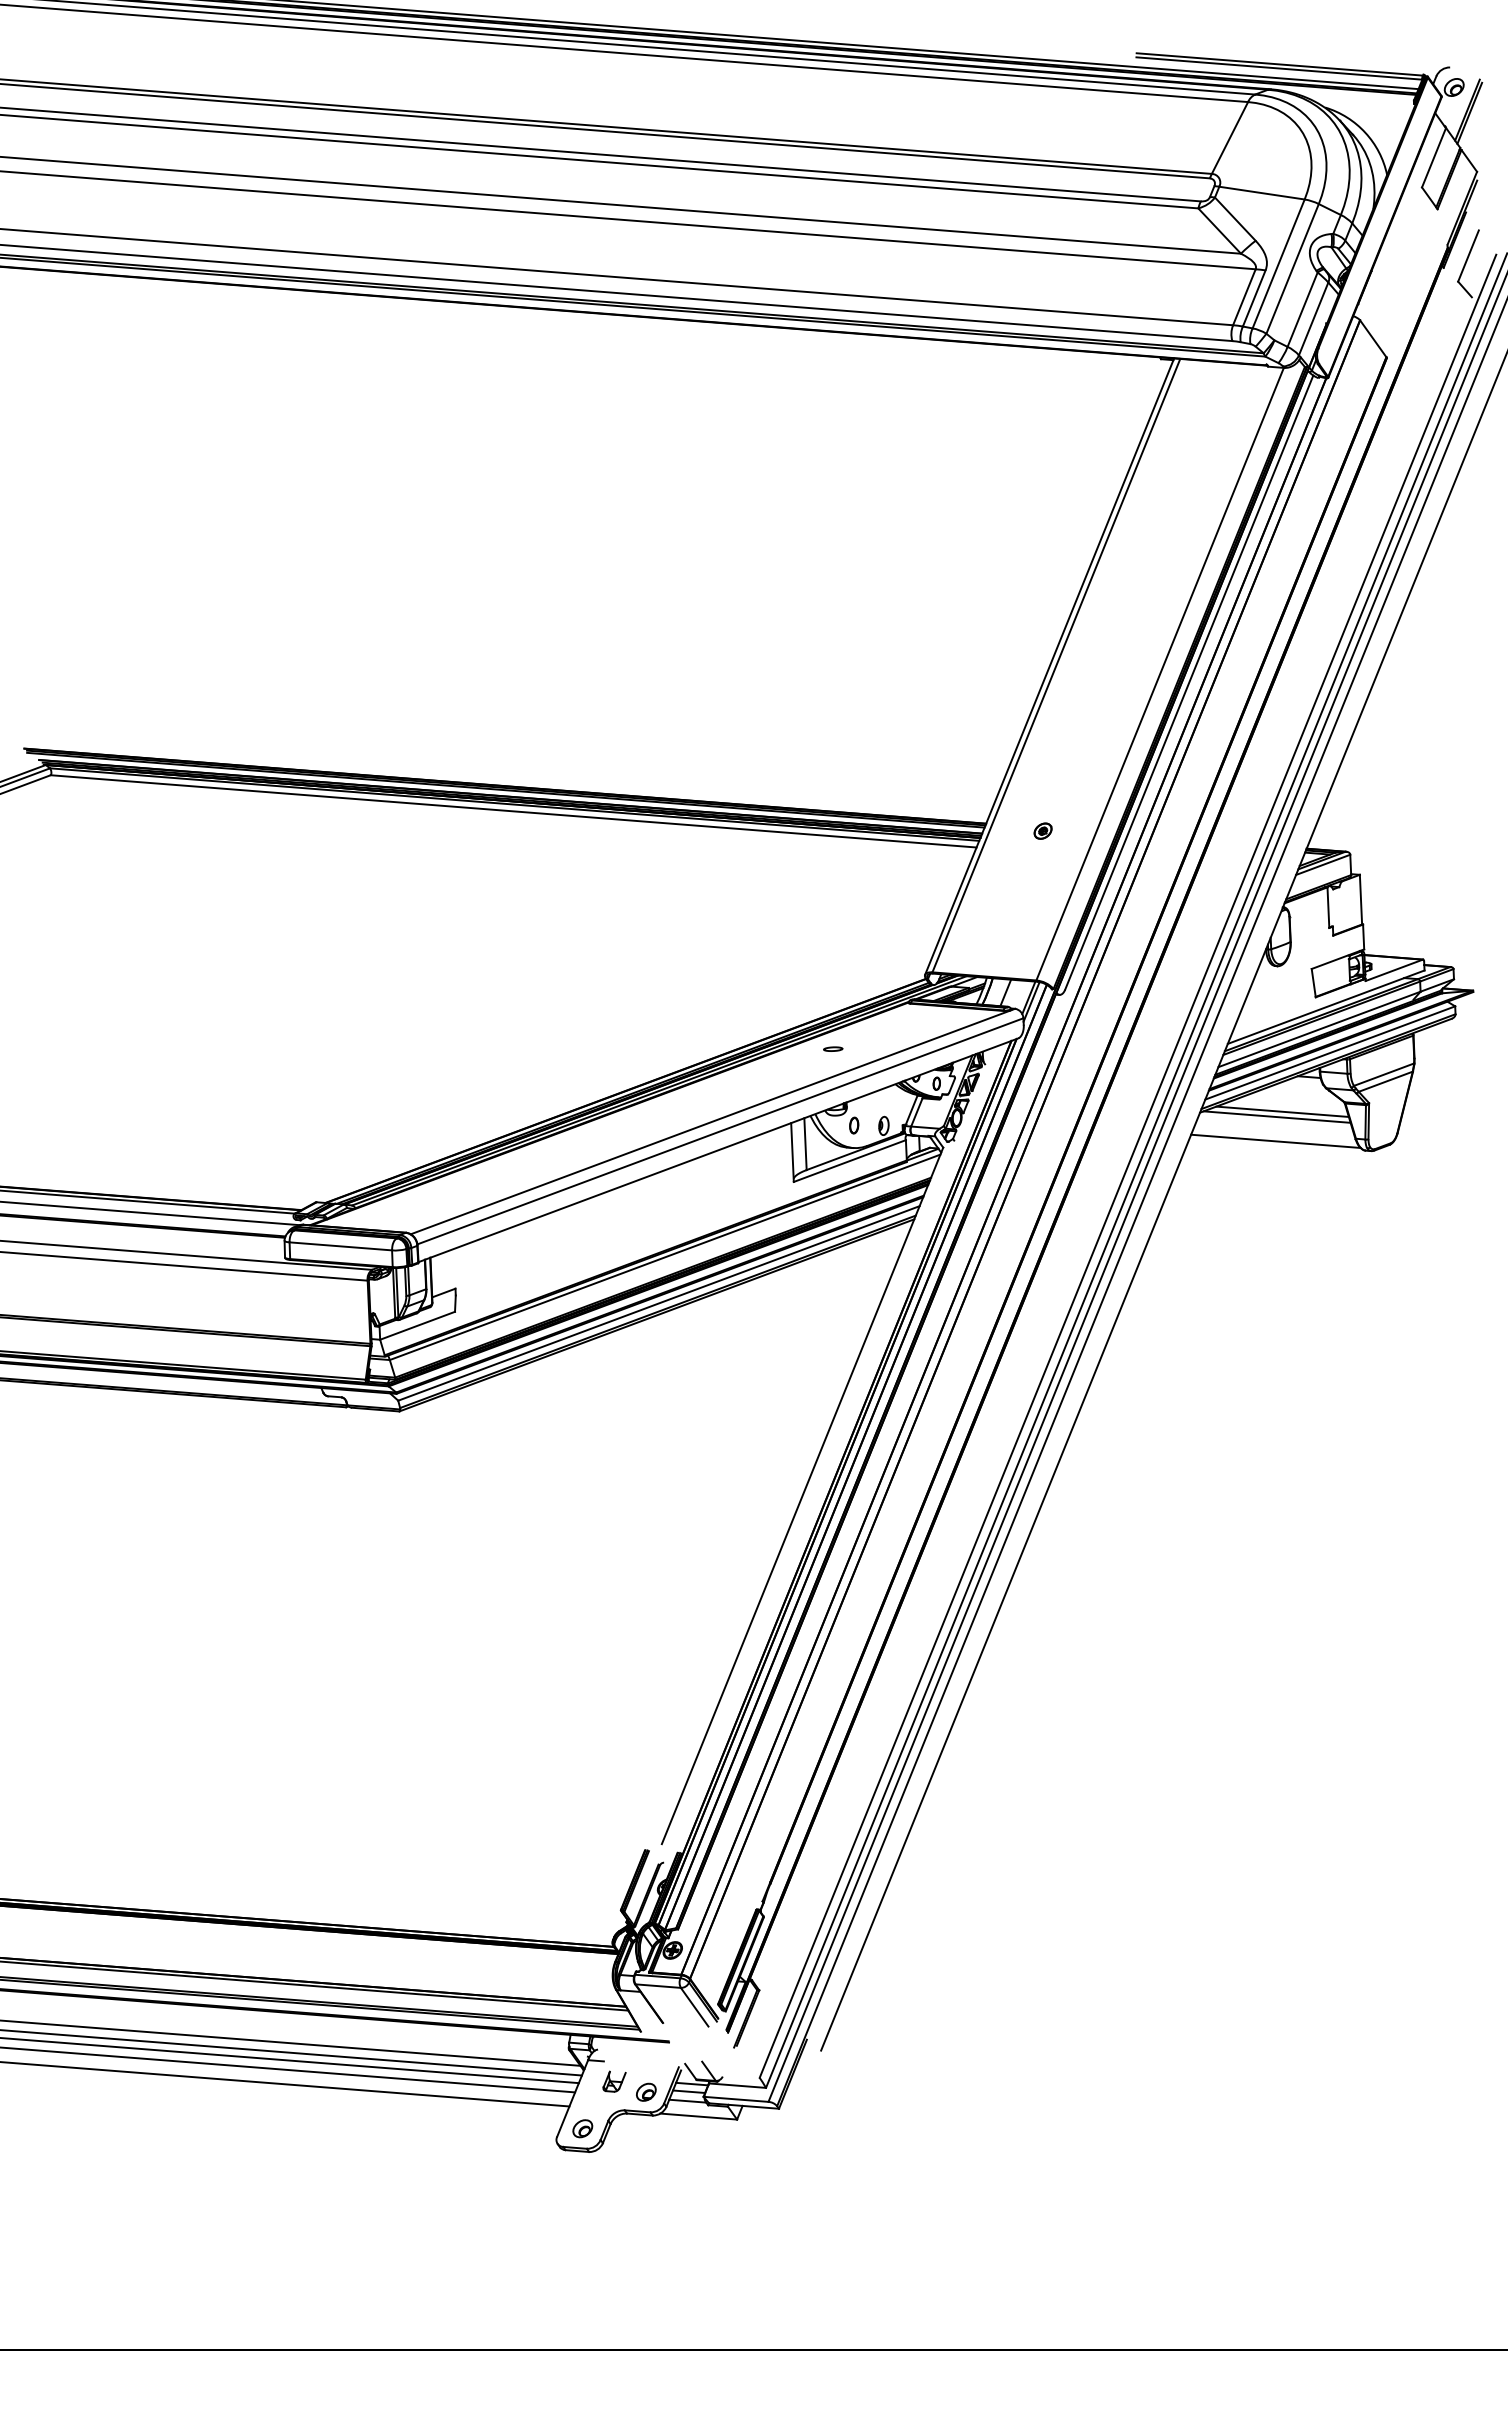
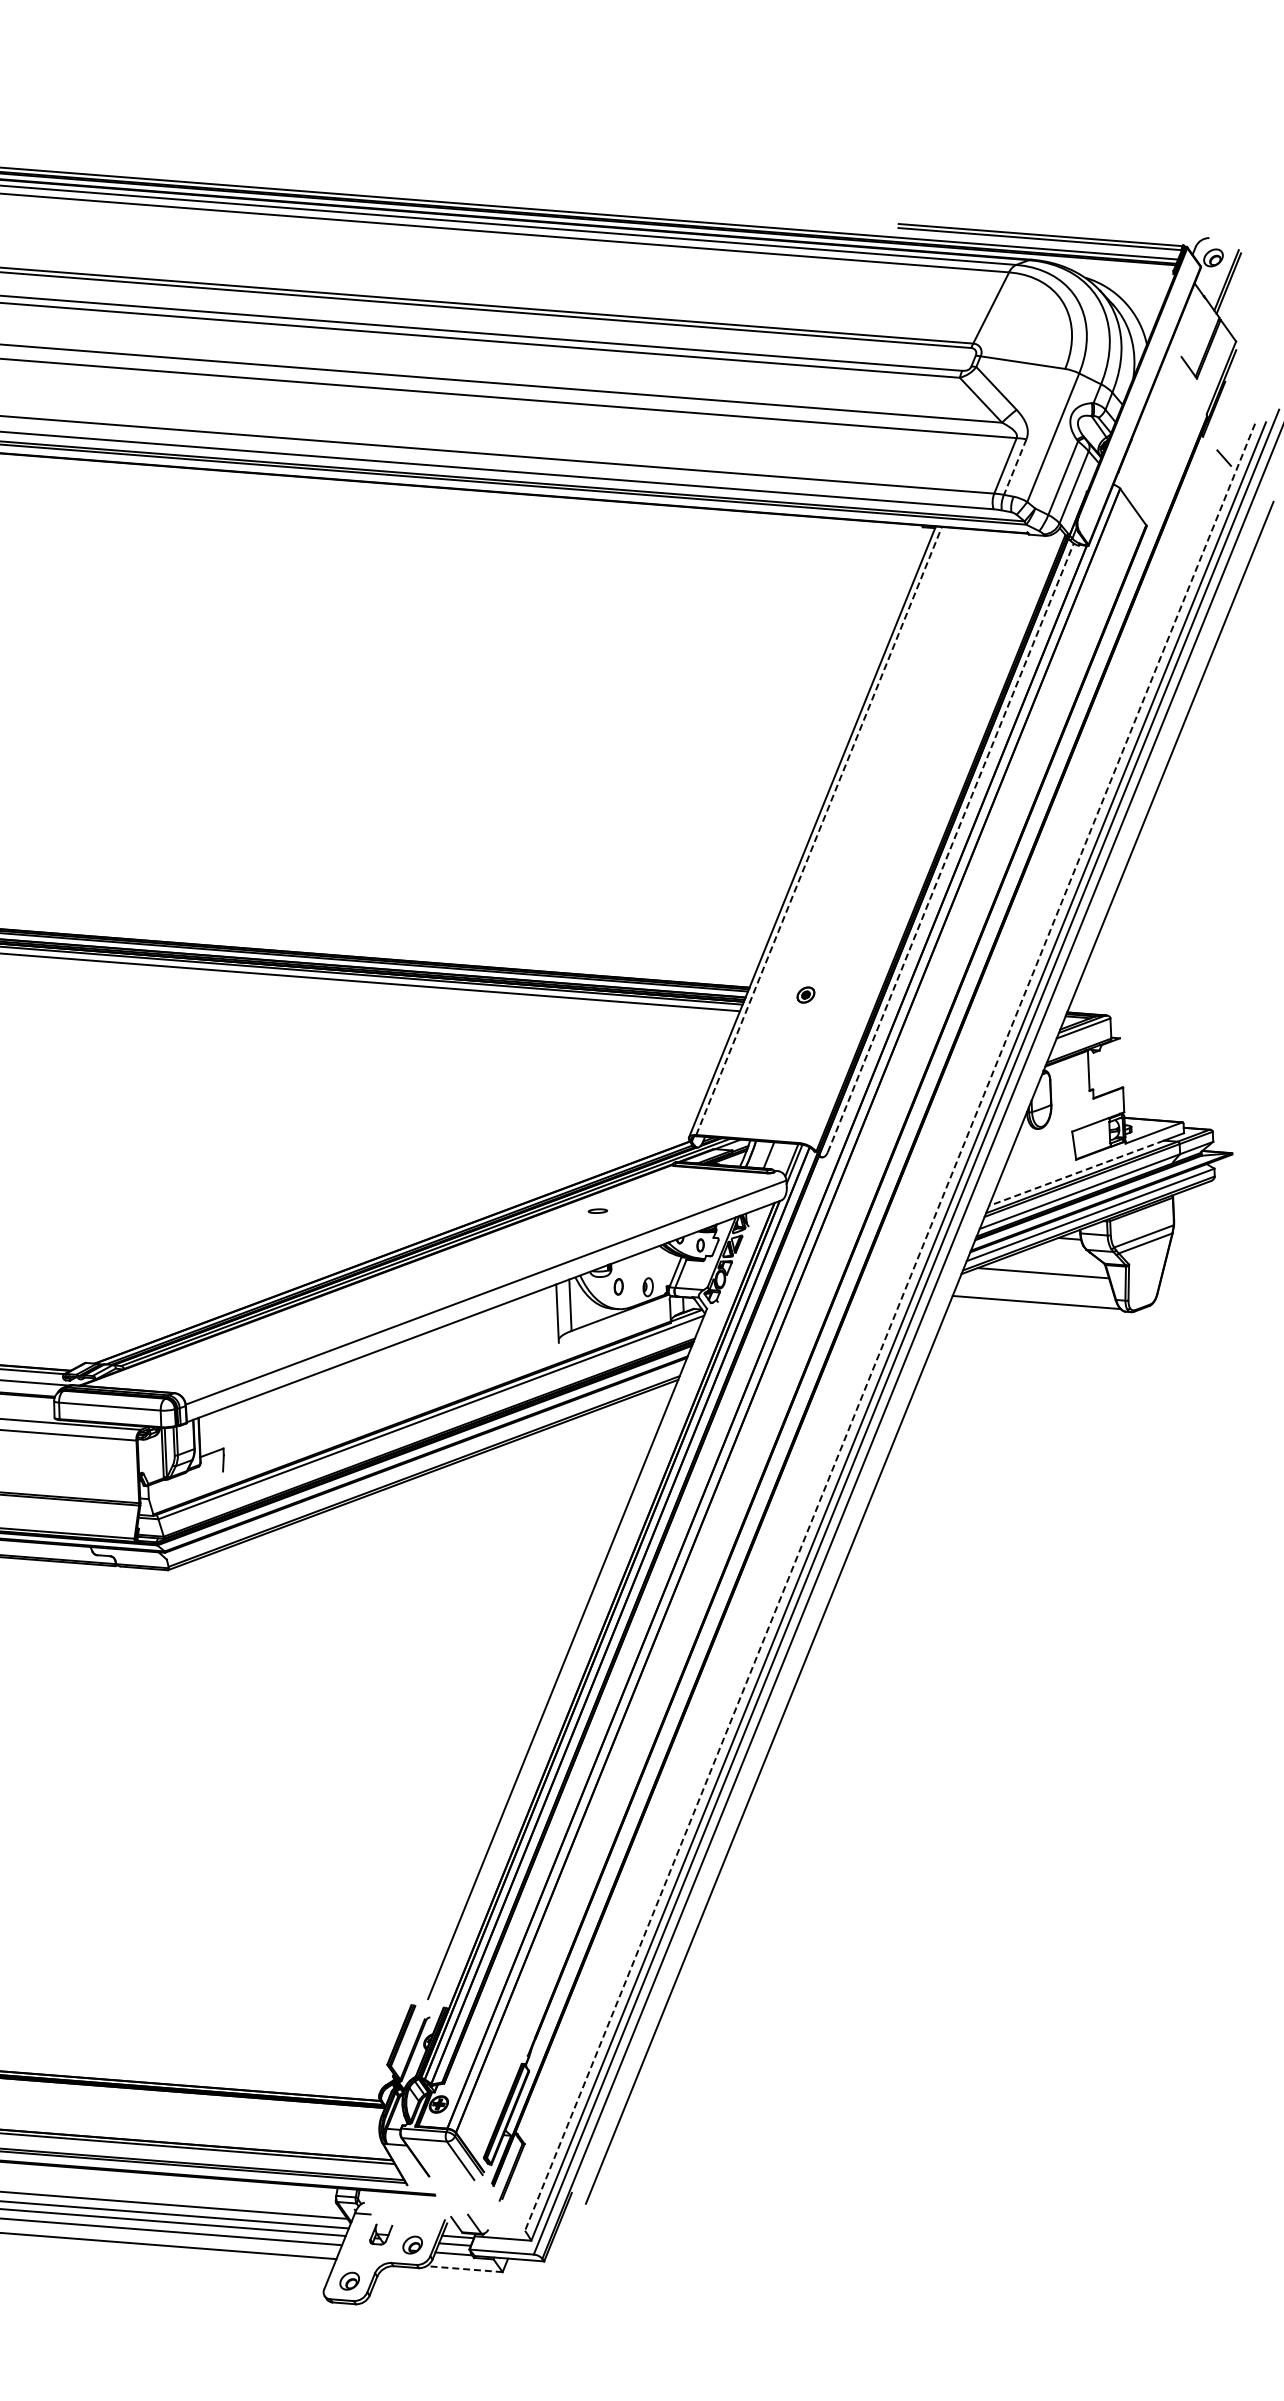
line: (1433, 157) -> (1192, 327), removed
line: (1468, 255) -> (1227, 424), removed
line: (1278, 263) -> (1039, 432), removed
line: (1254, 298) -> (1015, 467), solid -> dashed
line: (1056, 665) -> (819, 830), solid -> dashed
line: (1159, 673) -> (921, 838), removed
line: (1189, 682) -> (951, 847), solid -> dashed
line: (1360, 899) -> (1120, 1062), removed
line: (1315, 1011) -> (1075, 1173), solid -> dashed
line: (1276, 1116) -> (1037, 1277), removed
line: (712, 1121) -> (478, 1282), removed
line: (849, 1160) -> (614, 1321), removed
line: (1127, 1166) -> (889, 1327), solid -> dashed
line: (658, 1303) -> (424, 1463), removed
line: (417, 1325) -> (185, 1485), removed
line: (698, 2116) -> (464, 2269), solid -> dashed

